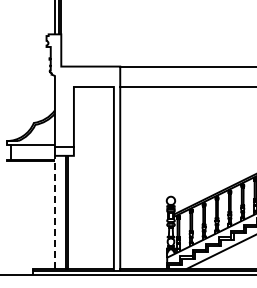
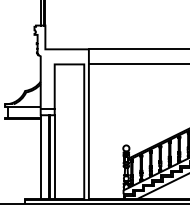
line: (54, 212) -> (40, 157), dashed -> solid
line: (73, 212) -> (54, 157), added

